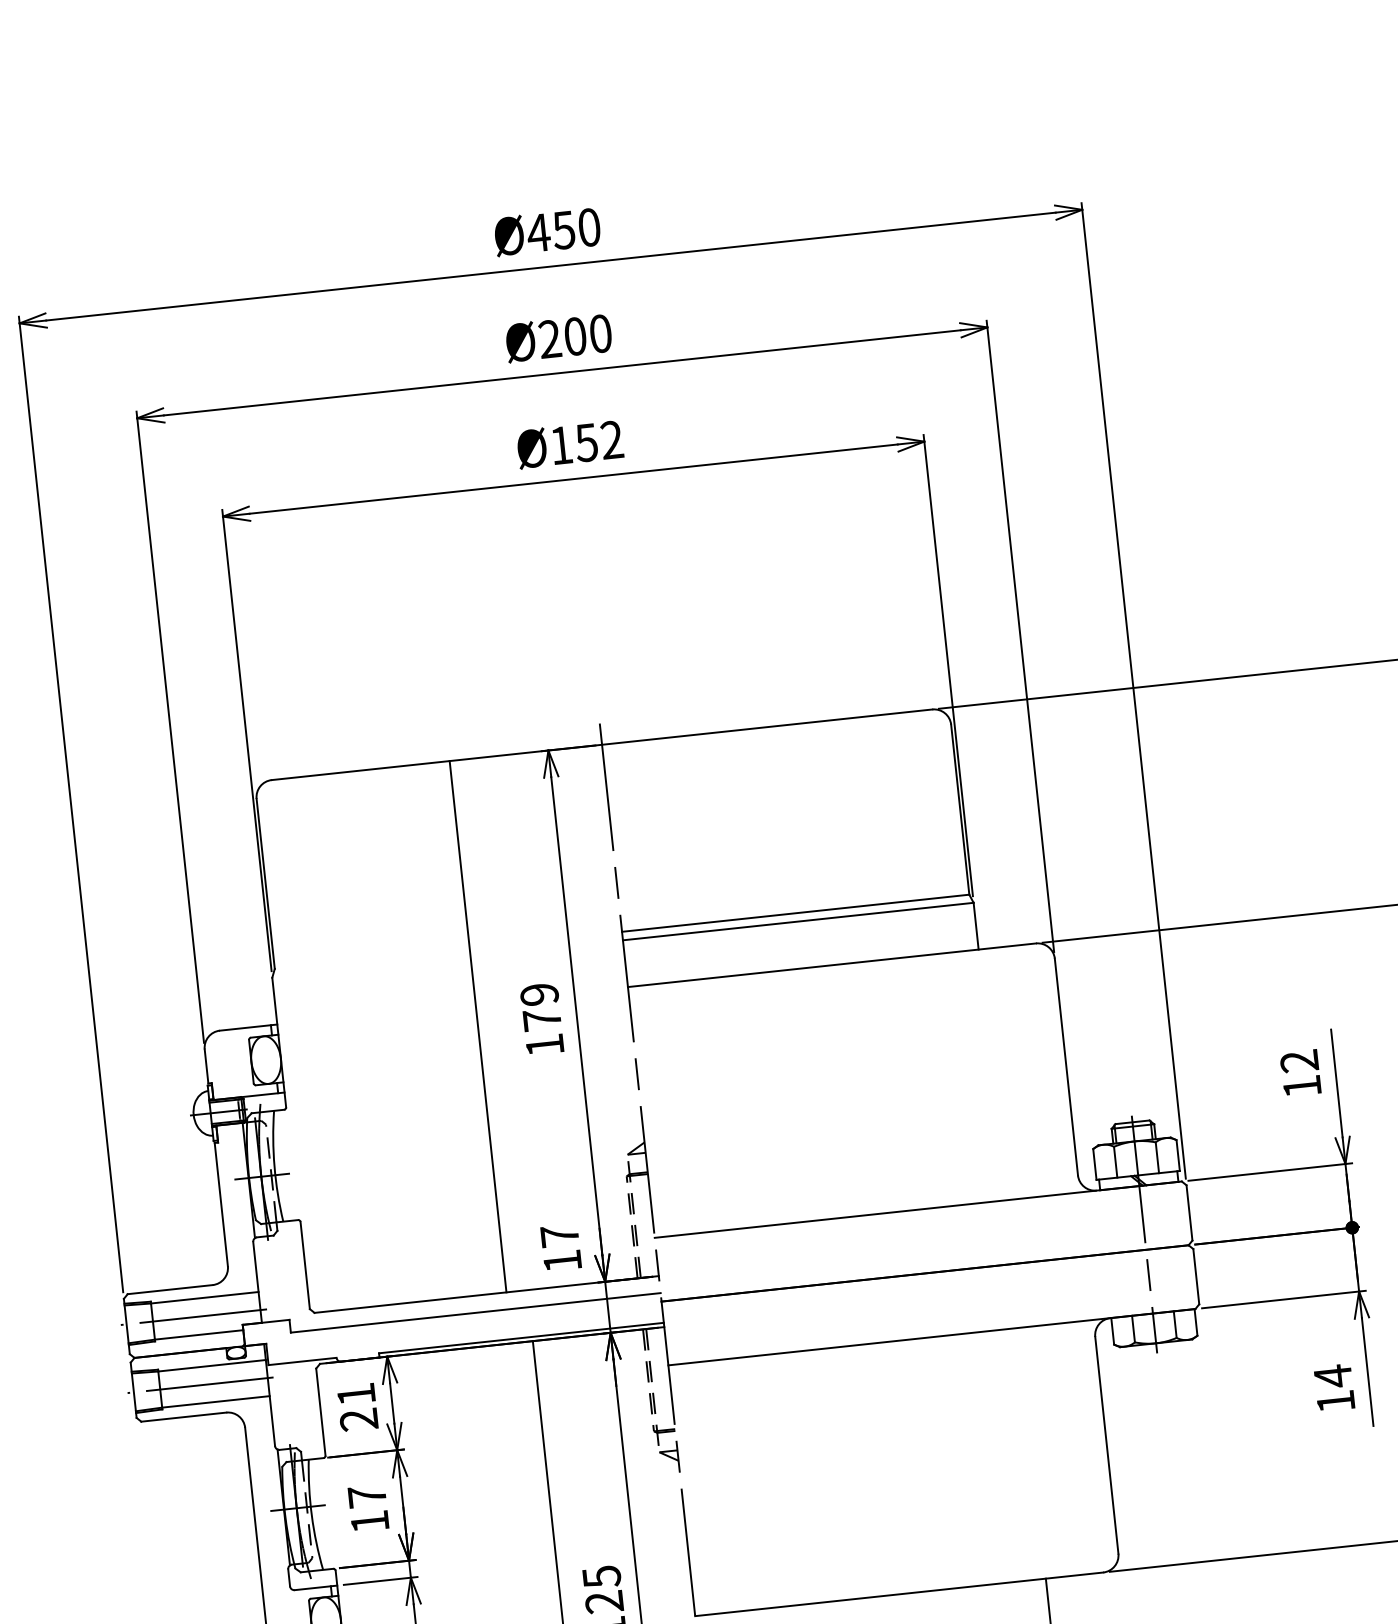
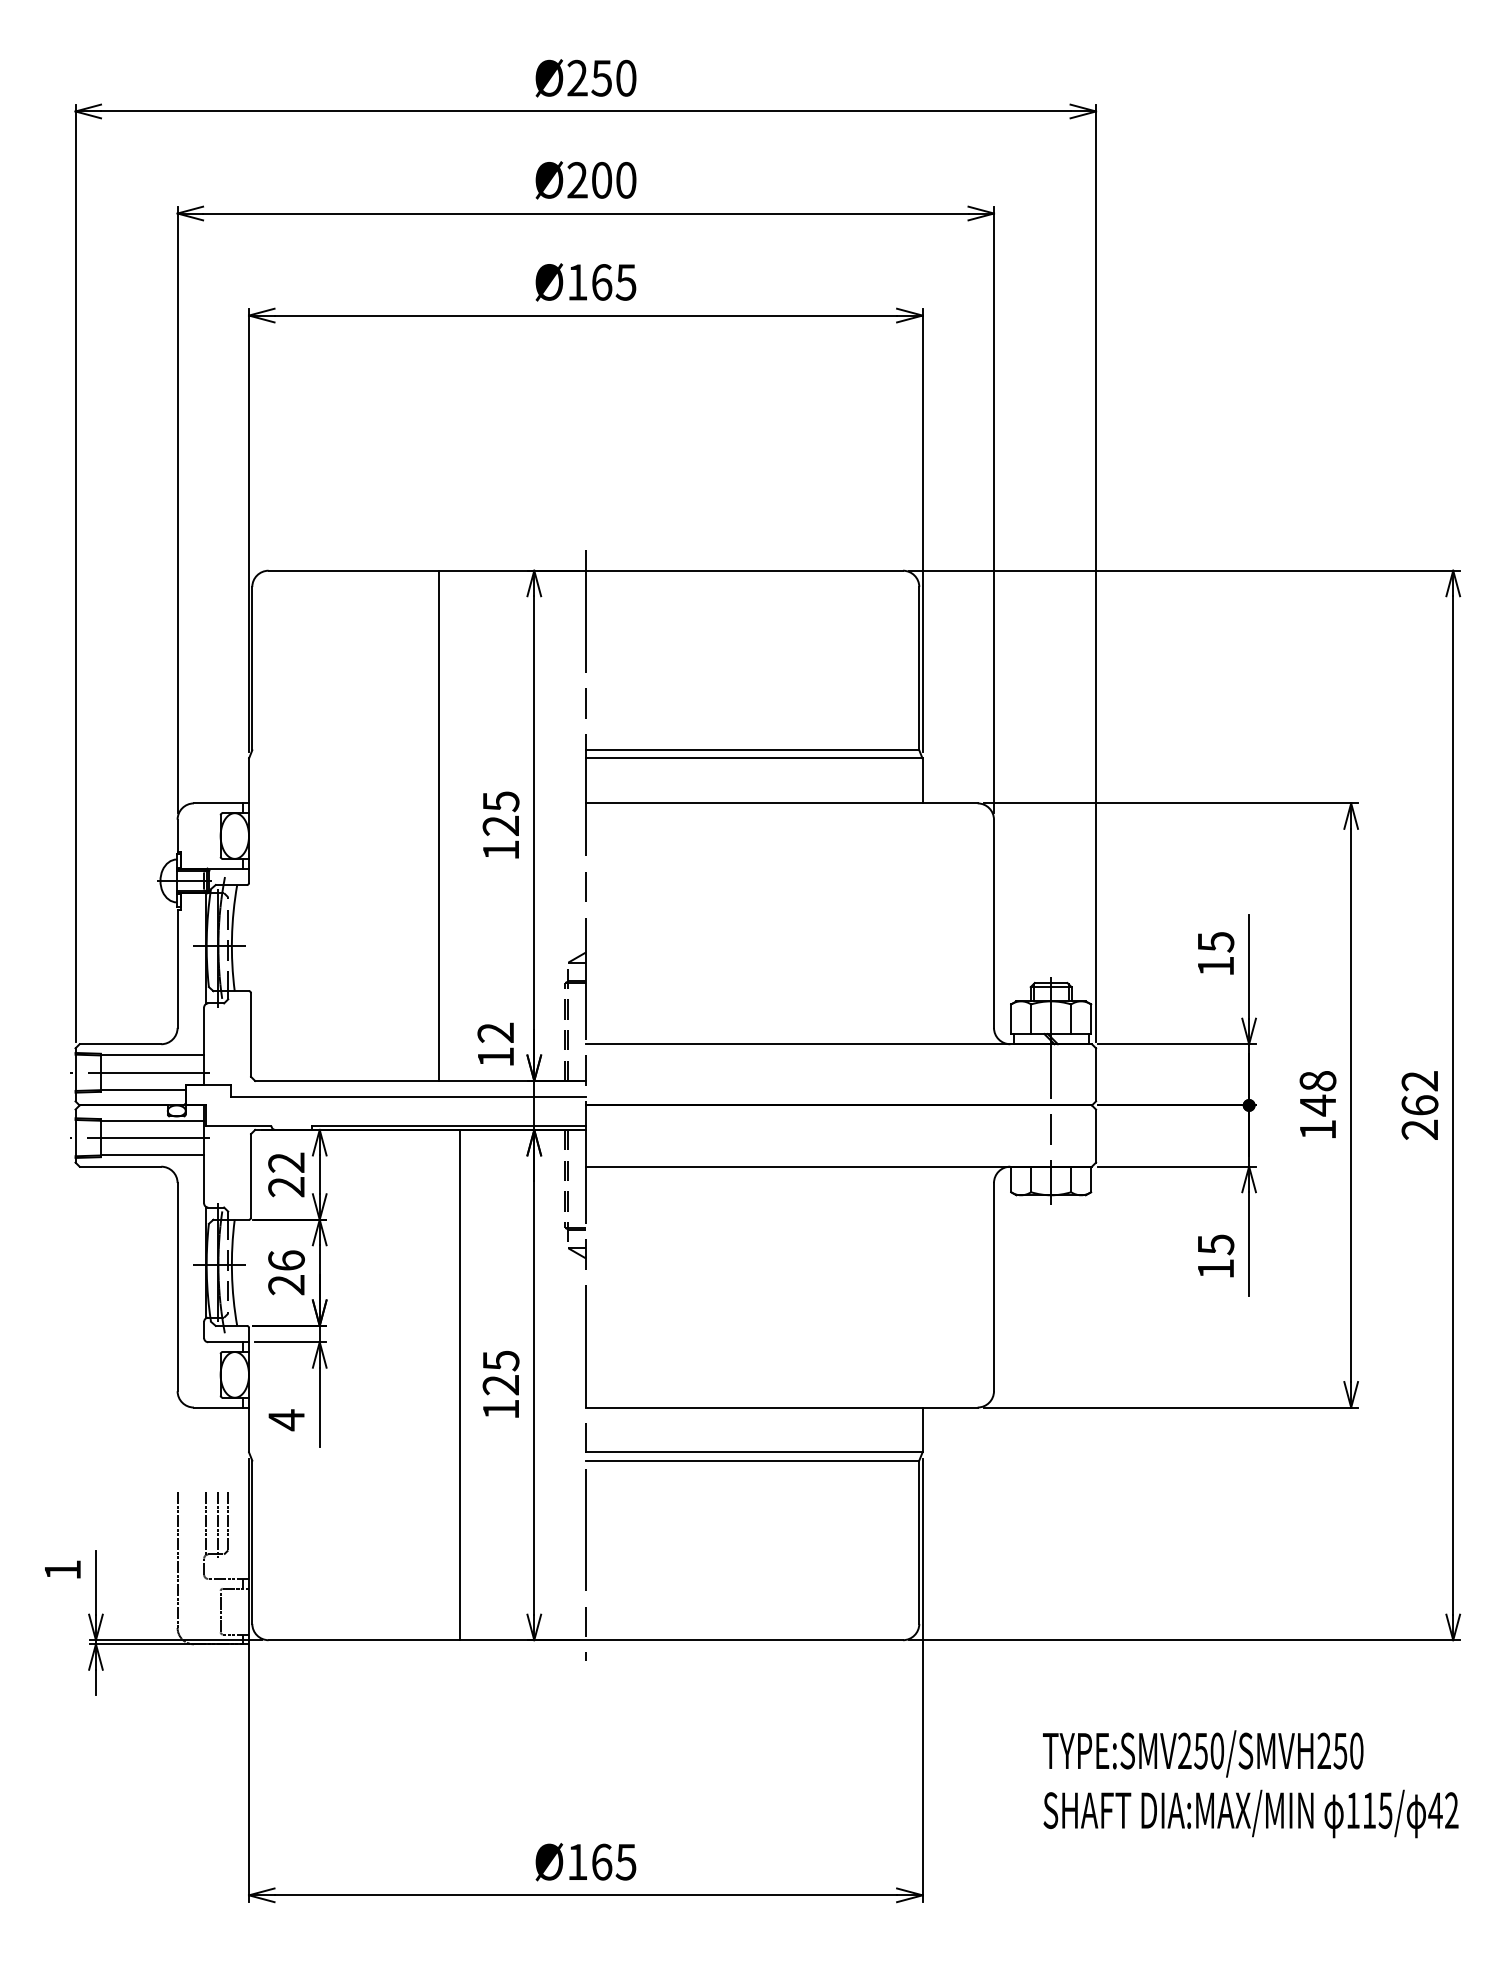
text: (538, 232) -> (577, 77), Ø450 -> Ø250
text: (598, 441) -> (613, 282), Ø152 -> Ø165
text: (540, 1007) -> (500, 813), 179 -> 125
text: (1299, 1061) -> (1215, 942), 12 -> 15
text: (559, 1235) -> (495, 1032), 17 -> 12
text: (1333, 1376) -> (1216, 1244), 14 -> 15
text: (356, 1394) -> (286, 1162), 21 -> 22
text: (368, 1508) -> (286, 1272), 17 -> 26

